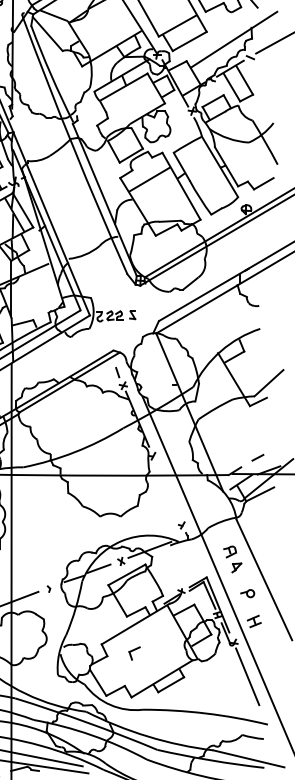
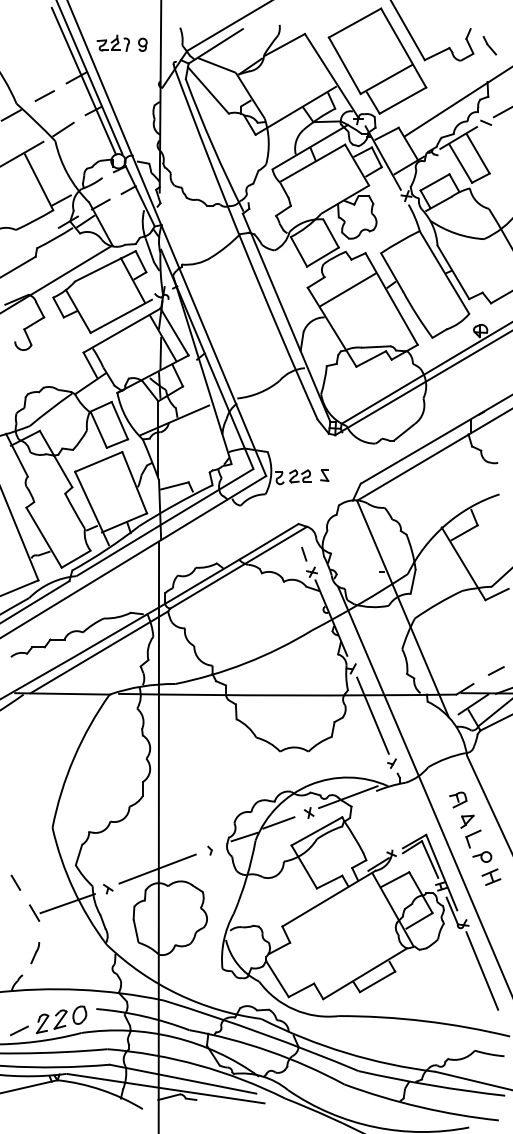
line: (167, 490) -> (372, 715), added
part: (254, 620) -> (491, 876), moved
part: (134, 653) -> (473, 838), moved

